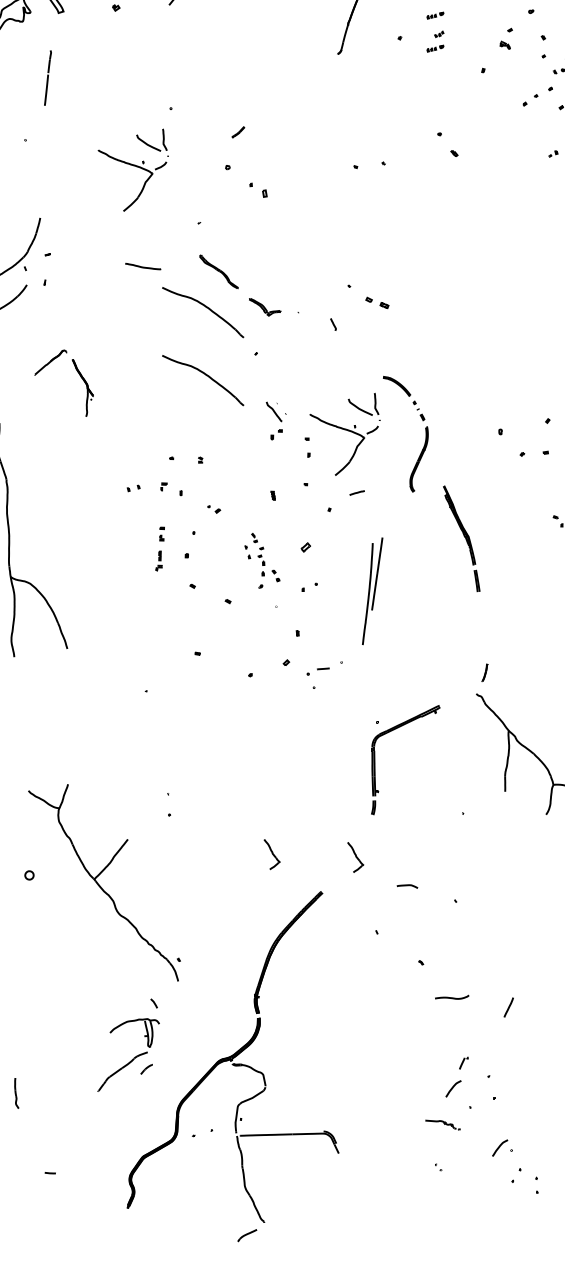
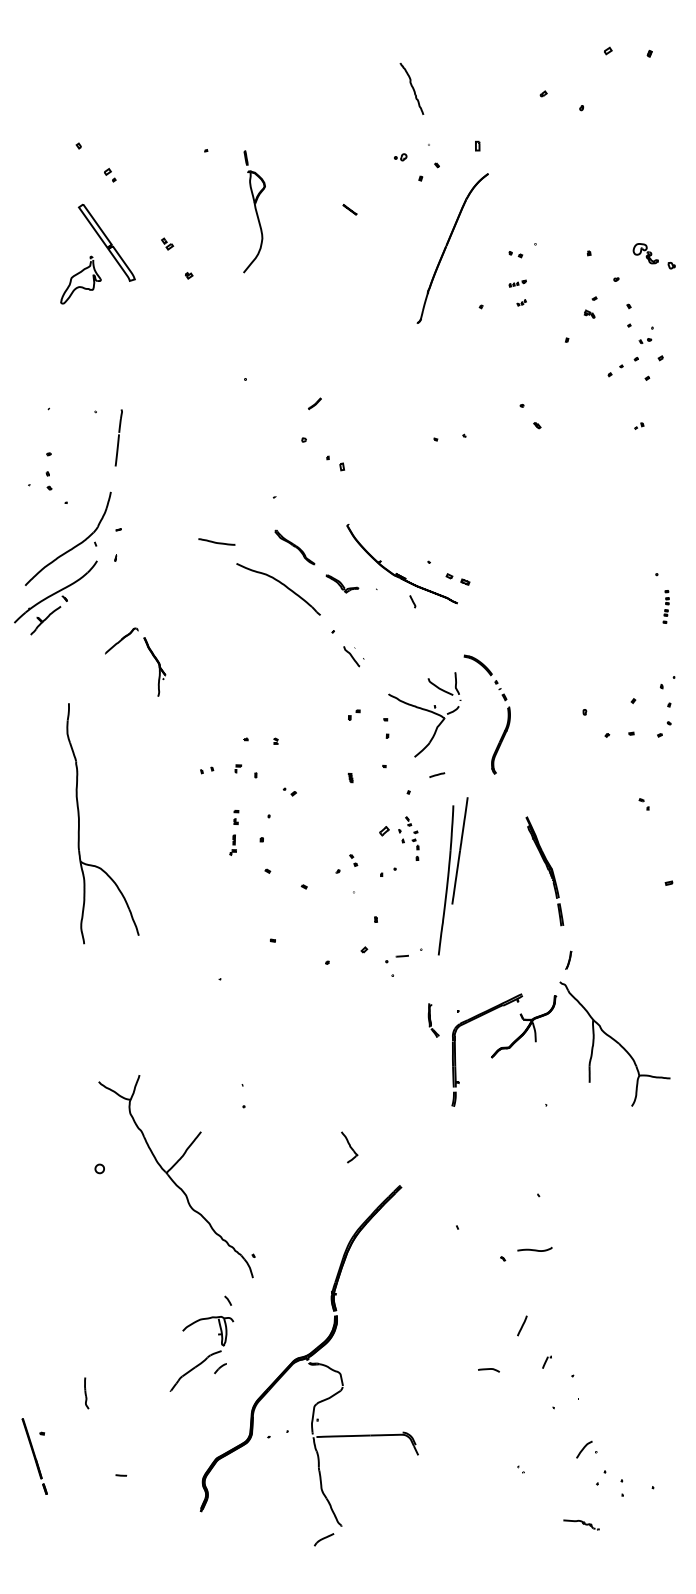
part: (435, 48) -> (517, 317), removed
line: (47, 77) -> (118, 437), moved
part: (133, 169) -> (206, 442), removed
part: (318, 297) -> (397, 573), added
part: (203, 380) -> (278, 659), removed
part: (275, 411) -> (353, 656), moved
part: (461, 538) -> (544, 871), moved
part: (254, 554) -> (408, 838), moved
part: (372, 591) -> (452, 876), size x1.43
part: (353, 731) -> (433, 1020), added
part: (441, 737) -> (524, 1026), added
part: (355, 857) -> (435, 1150), removed
curve: (406, 885) -> (488, 1369), moved
curve: (451, 997) -> (534, 1249), moved
line: (508, 1007) -> (522, 1325), moved
curve: (453, 1087) -> (536, 1387), removed
part: (442, 1124) -> (581, 1524), moved

